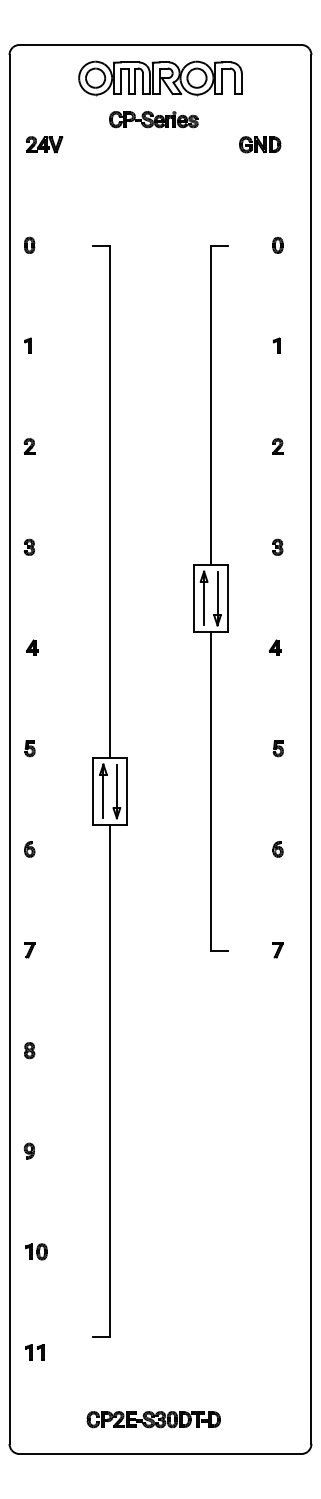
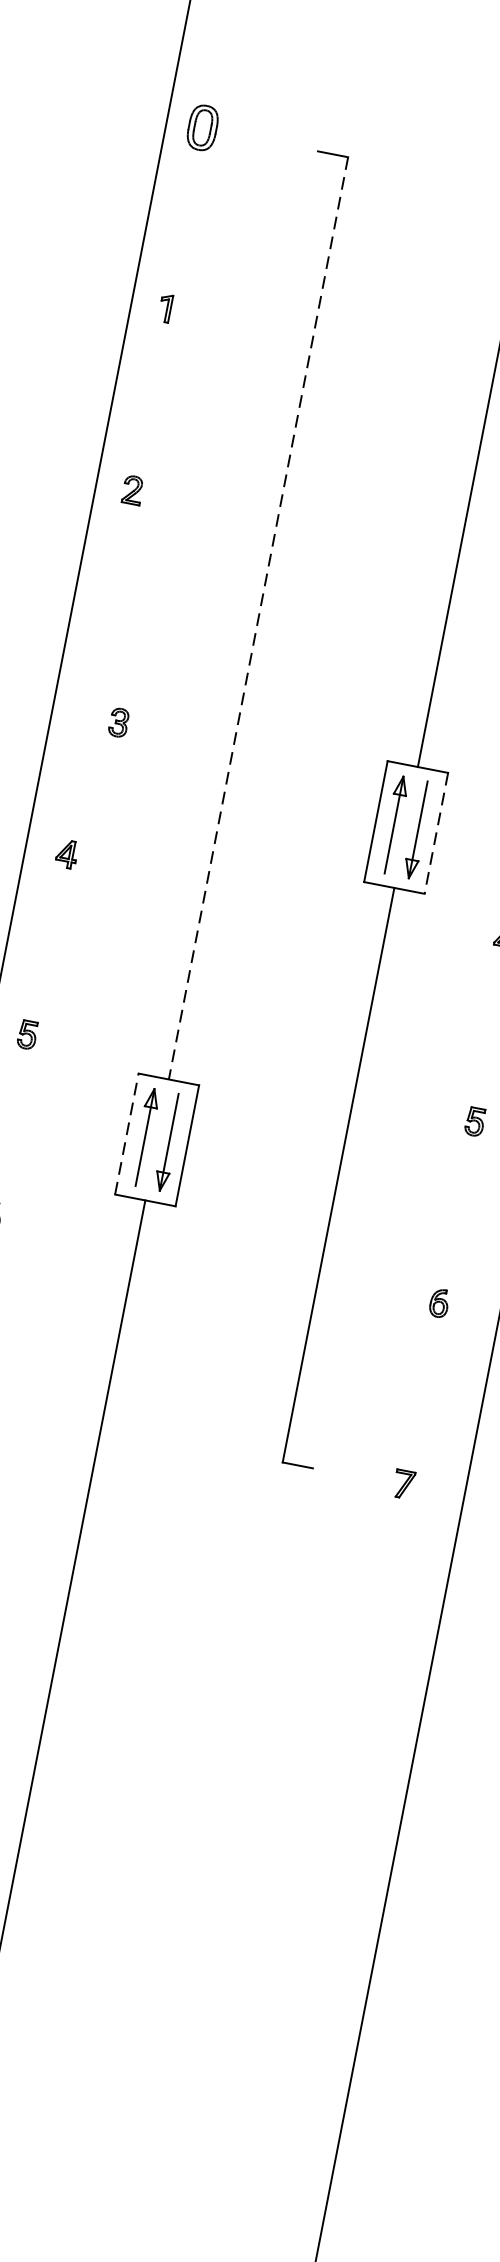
part: (29, 244) -> (203, 125), size x1.6
line: (110, 502) -> (258, 619), solid -> dashed
part: (28, 546) -> (117, 720), moved
line: (227, 598) -> (436, 833), solid -> dashed
line: (93, 791) -> (127, 1134), solid -> dashed

